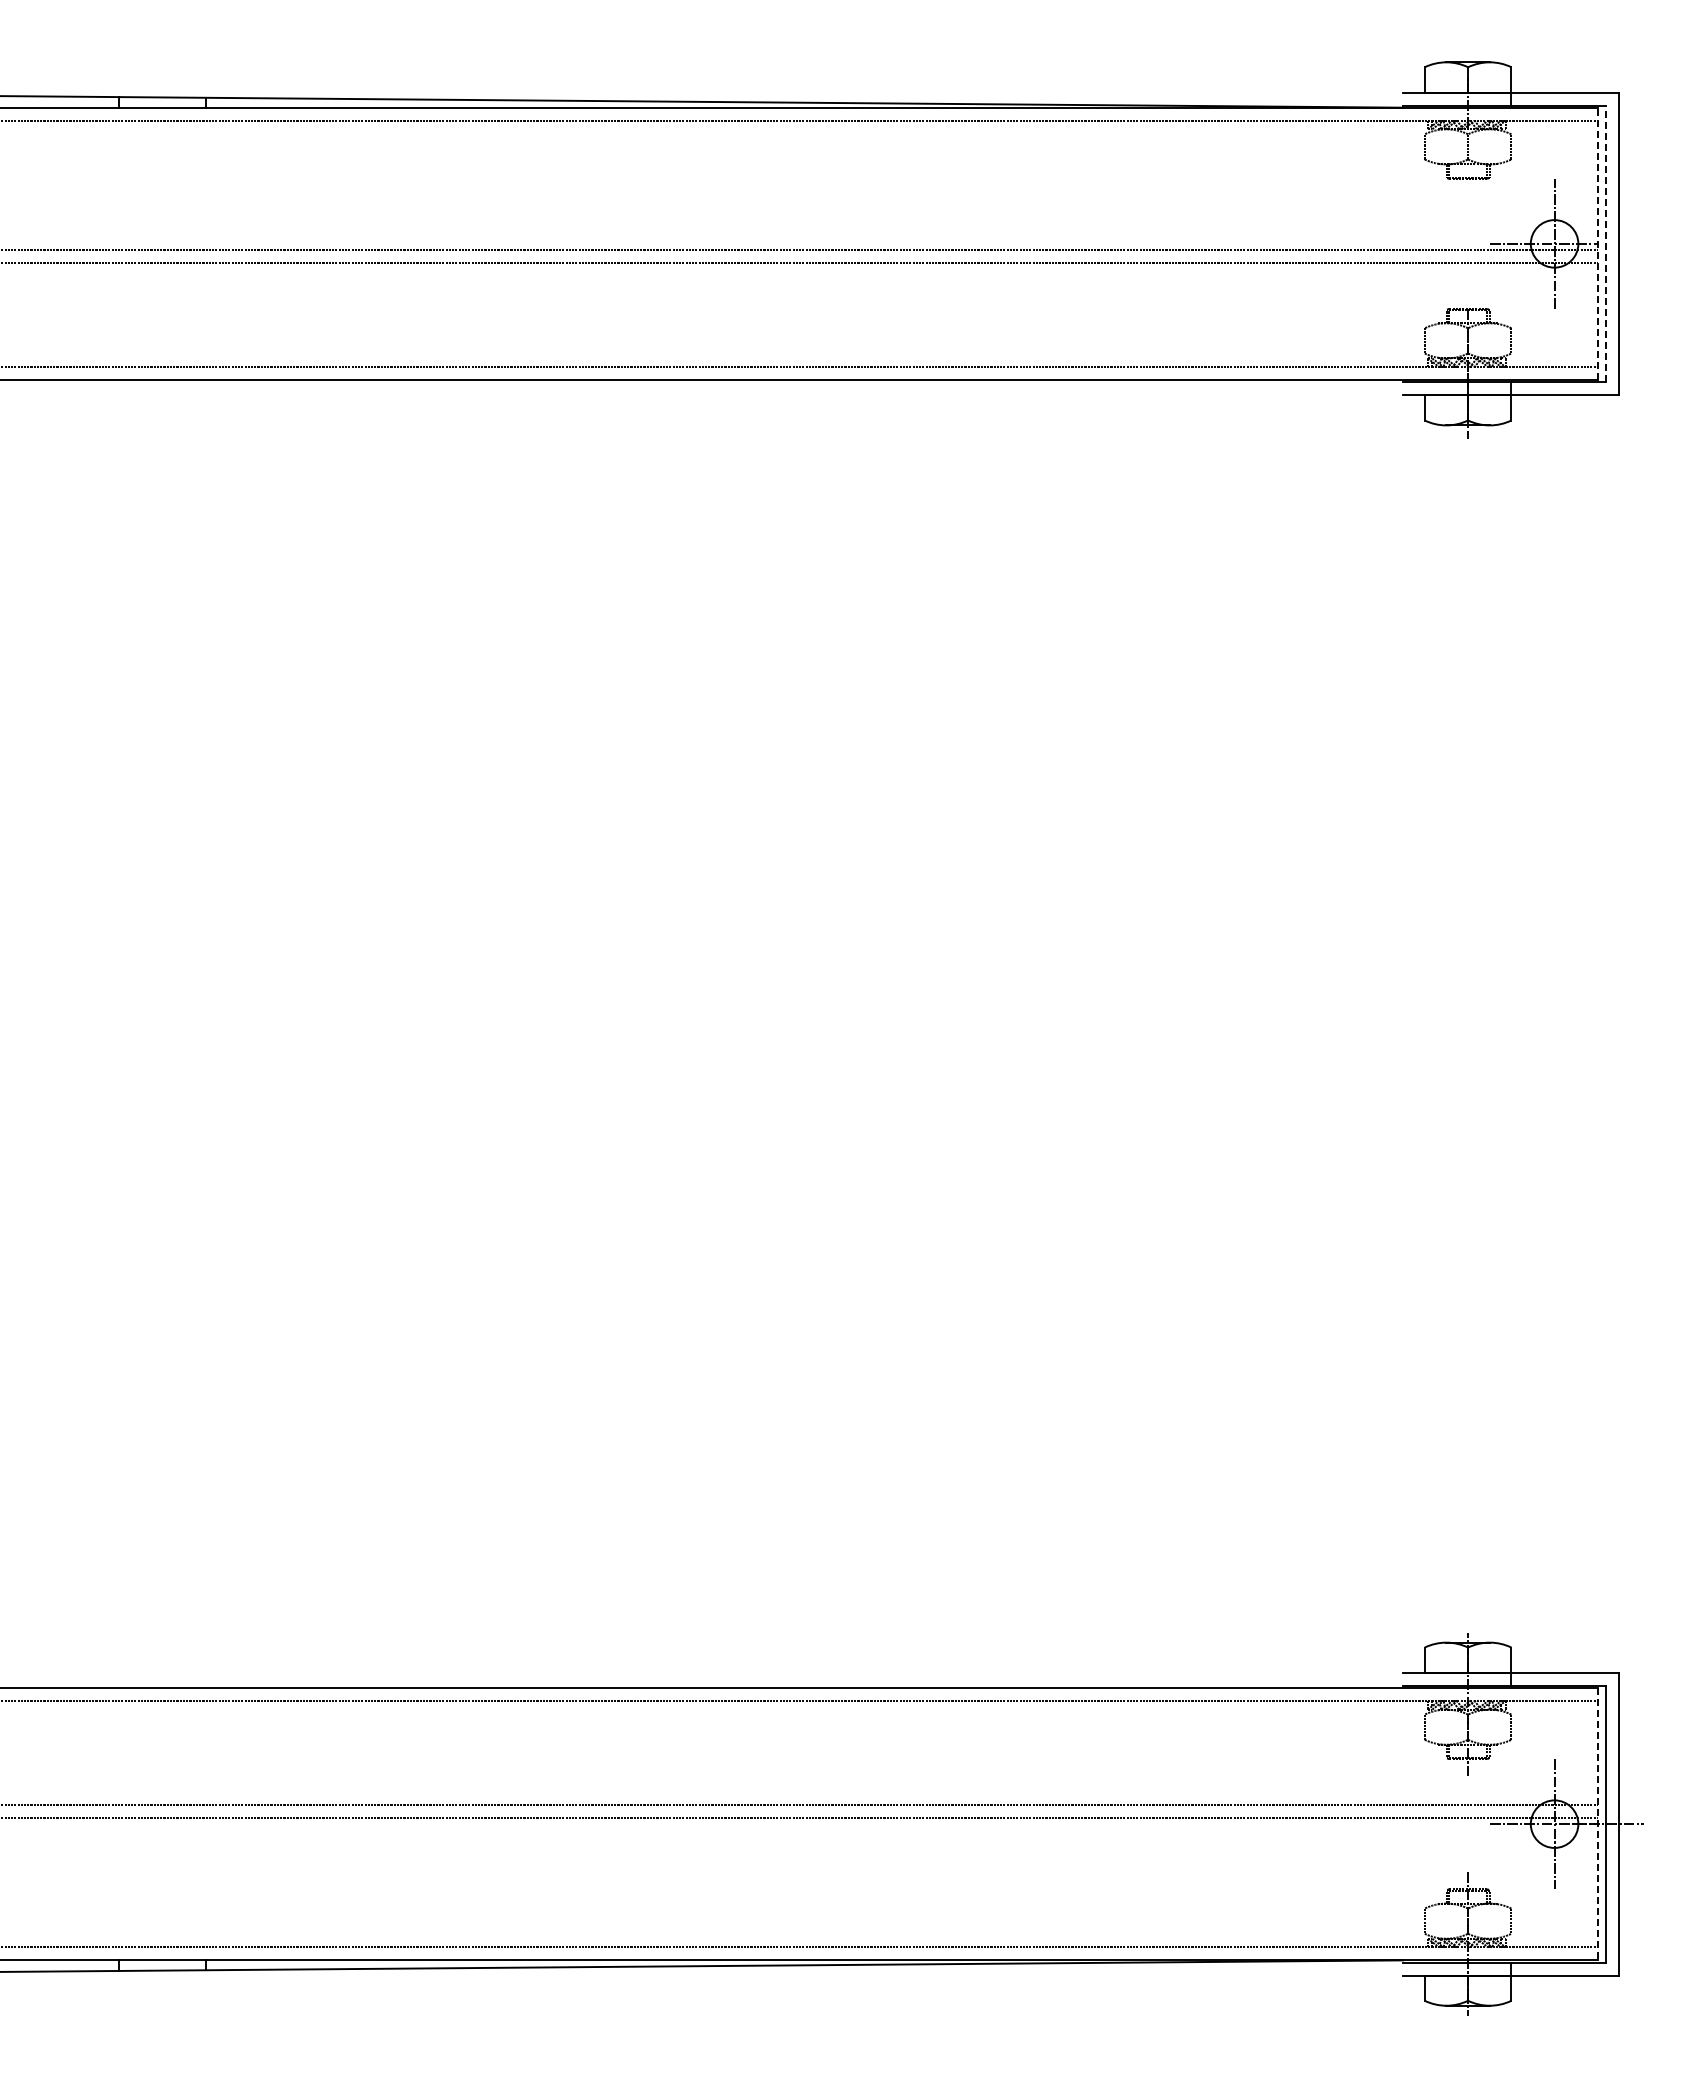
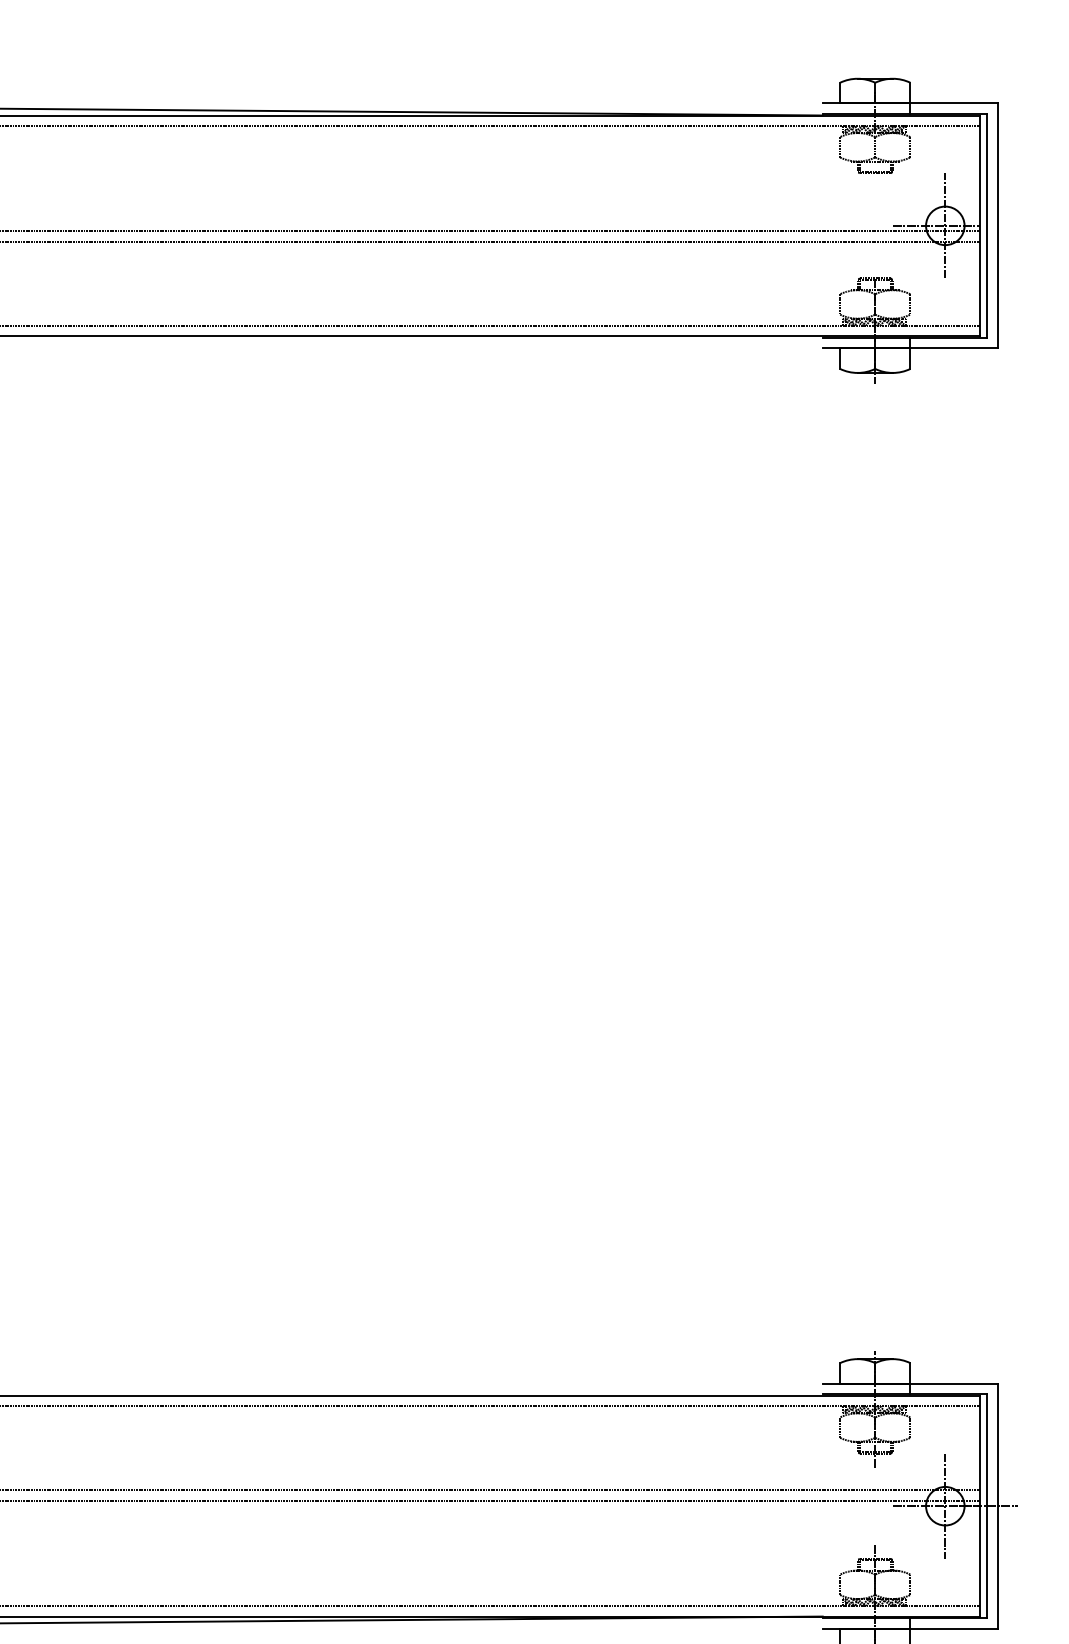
line: (1597, 243) -> (980, 225), dashed -> solid
line: (1606, 243) -> (987, 225), dashed -> solid
line: (1597, 1824) -> (980, 1506), dashed -> solid

